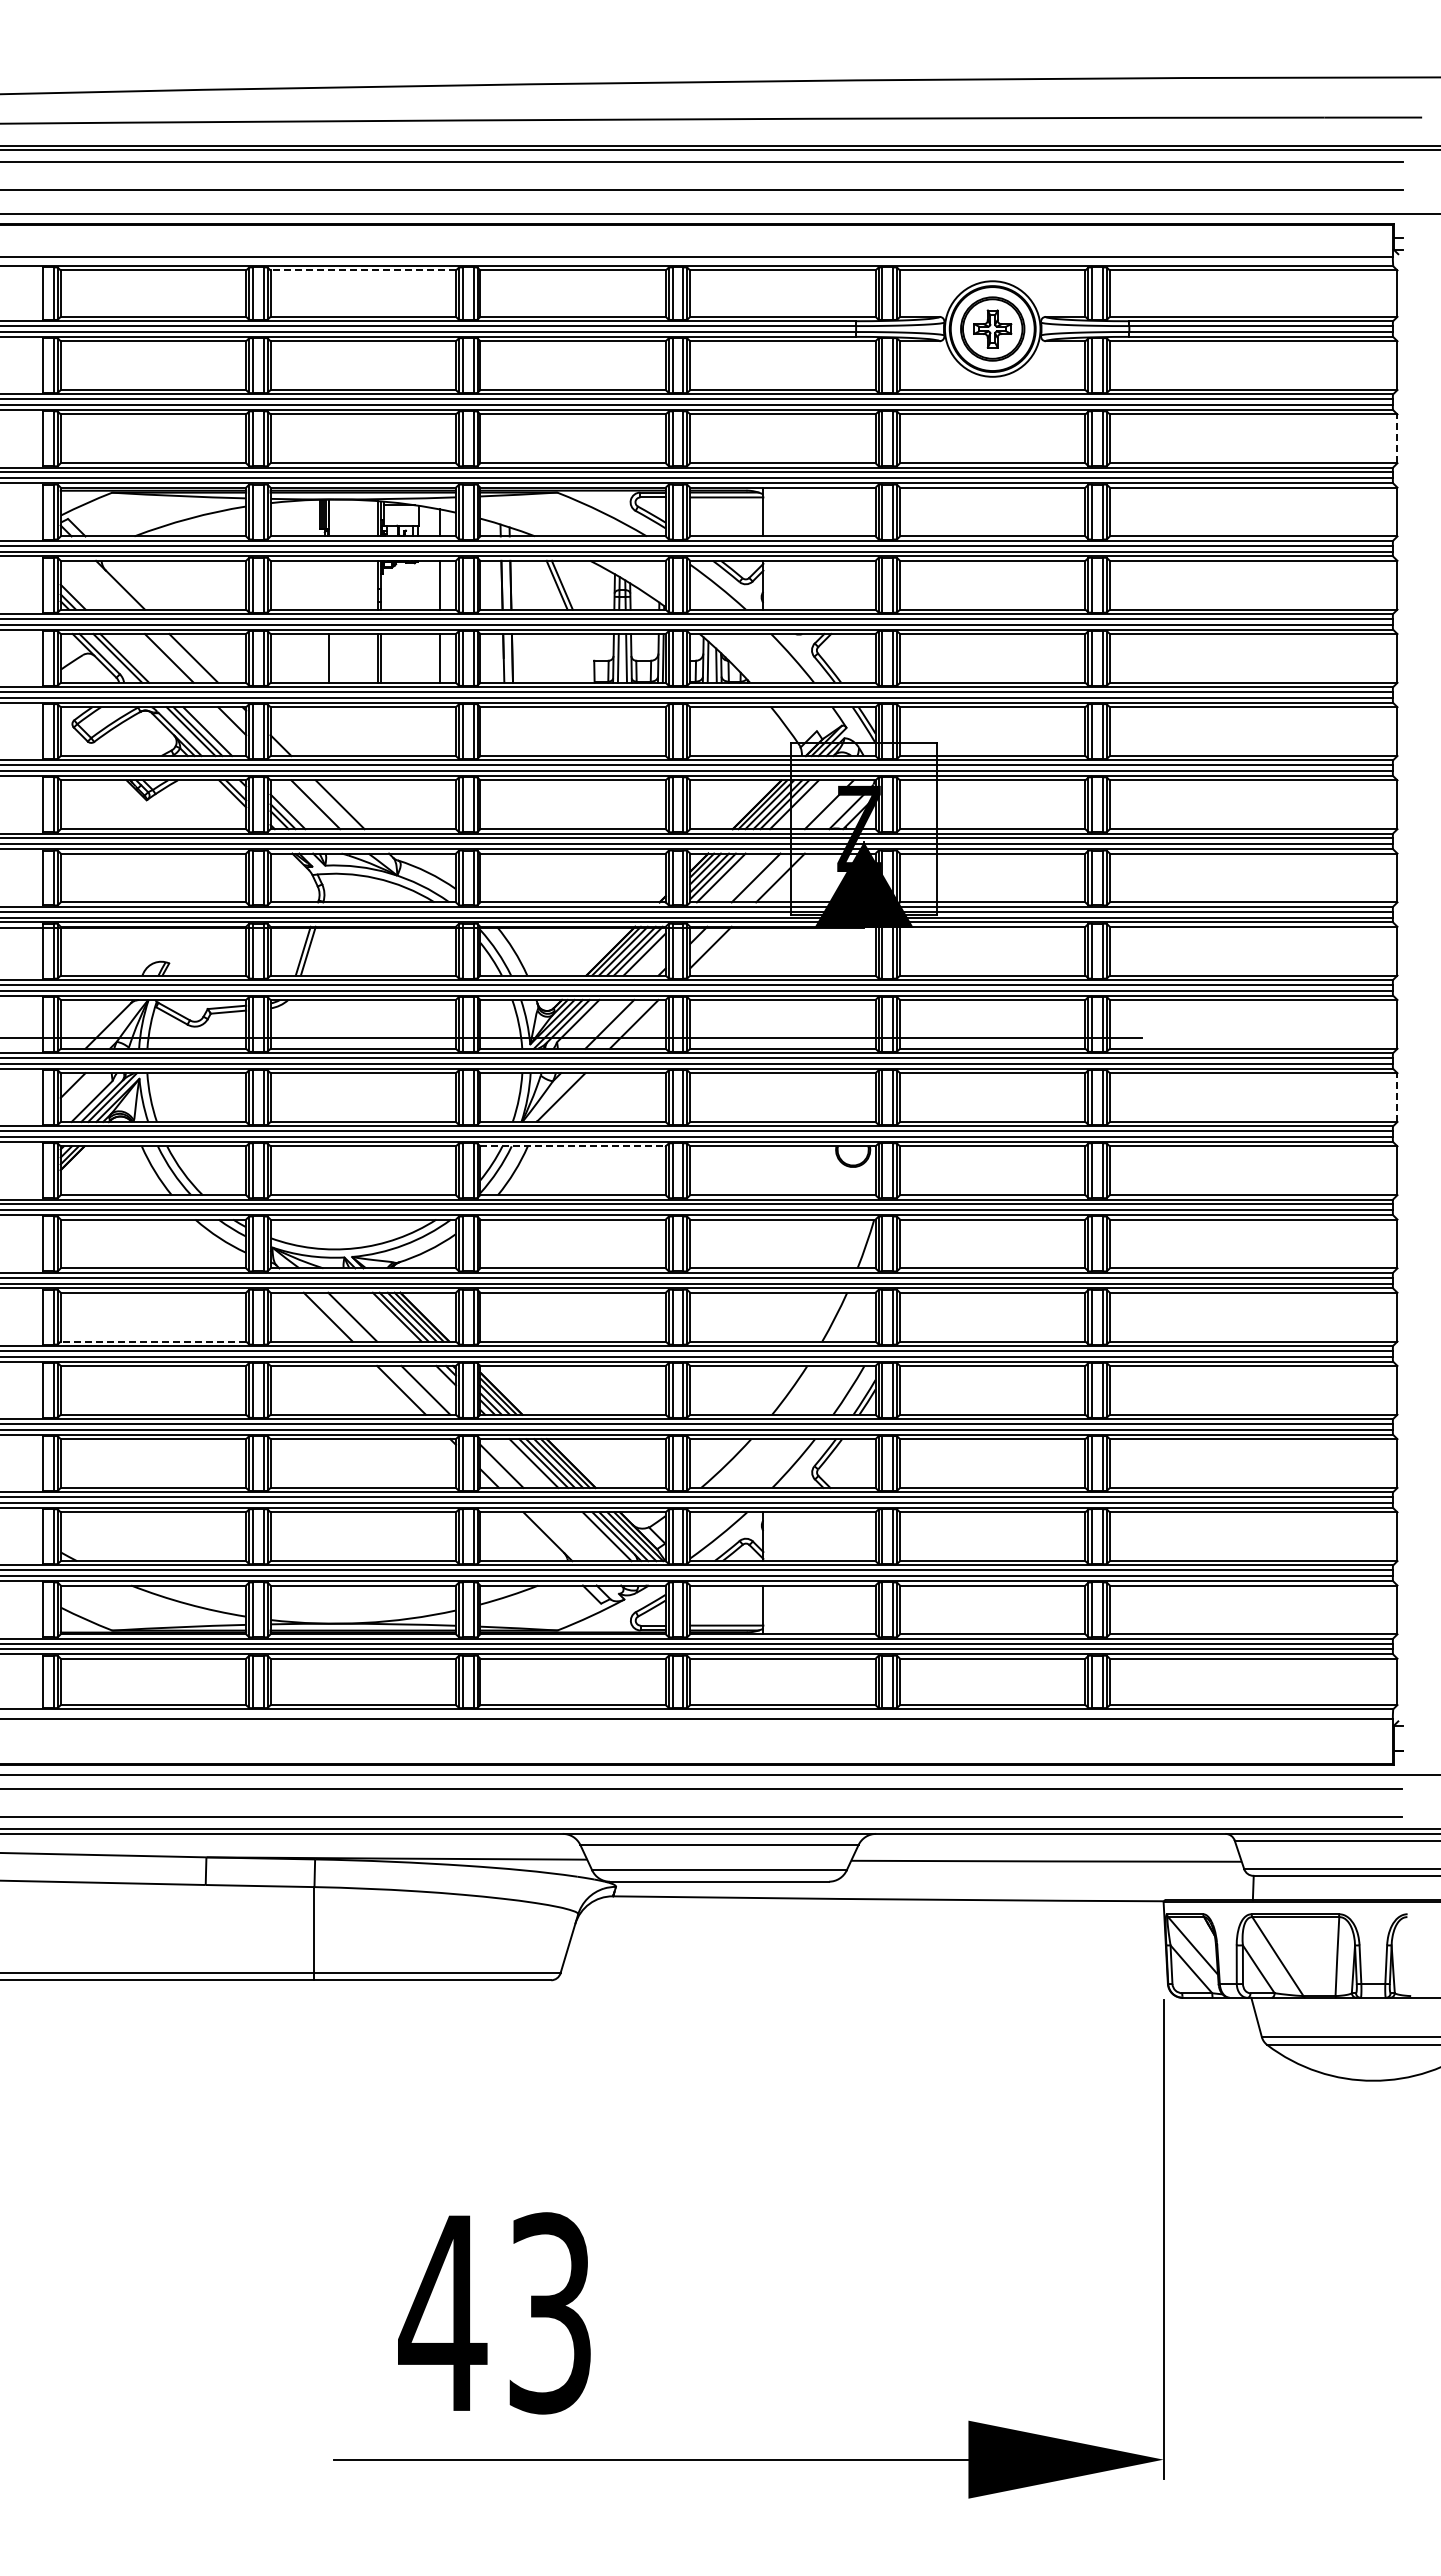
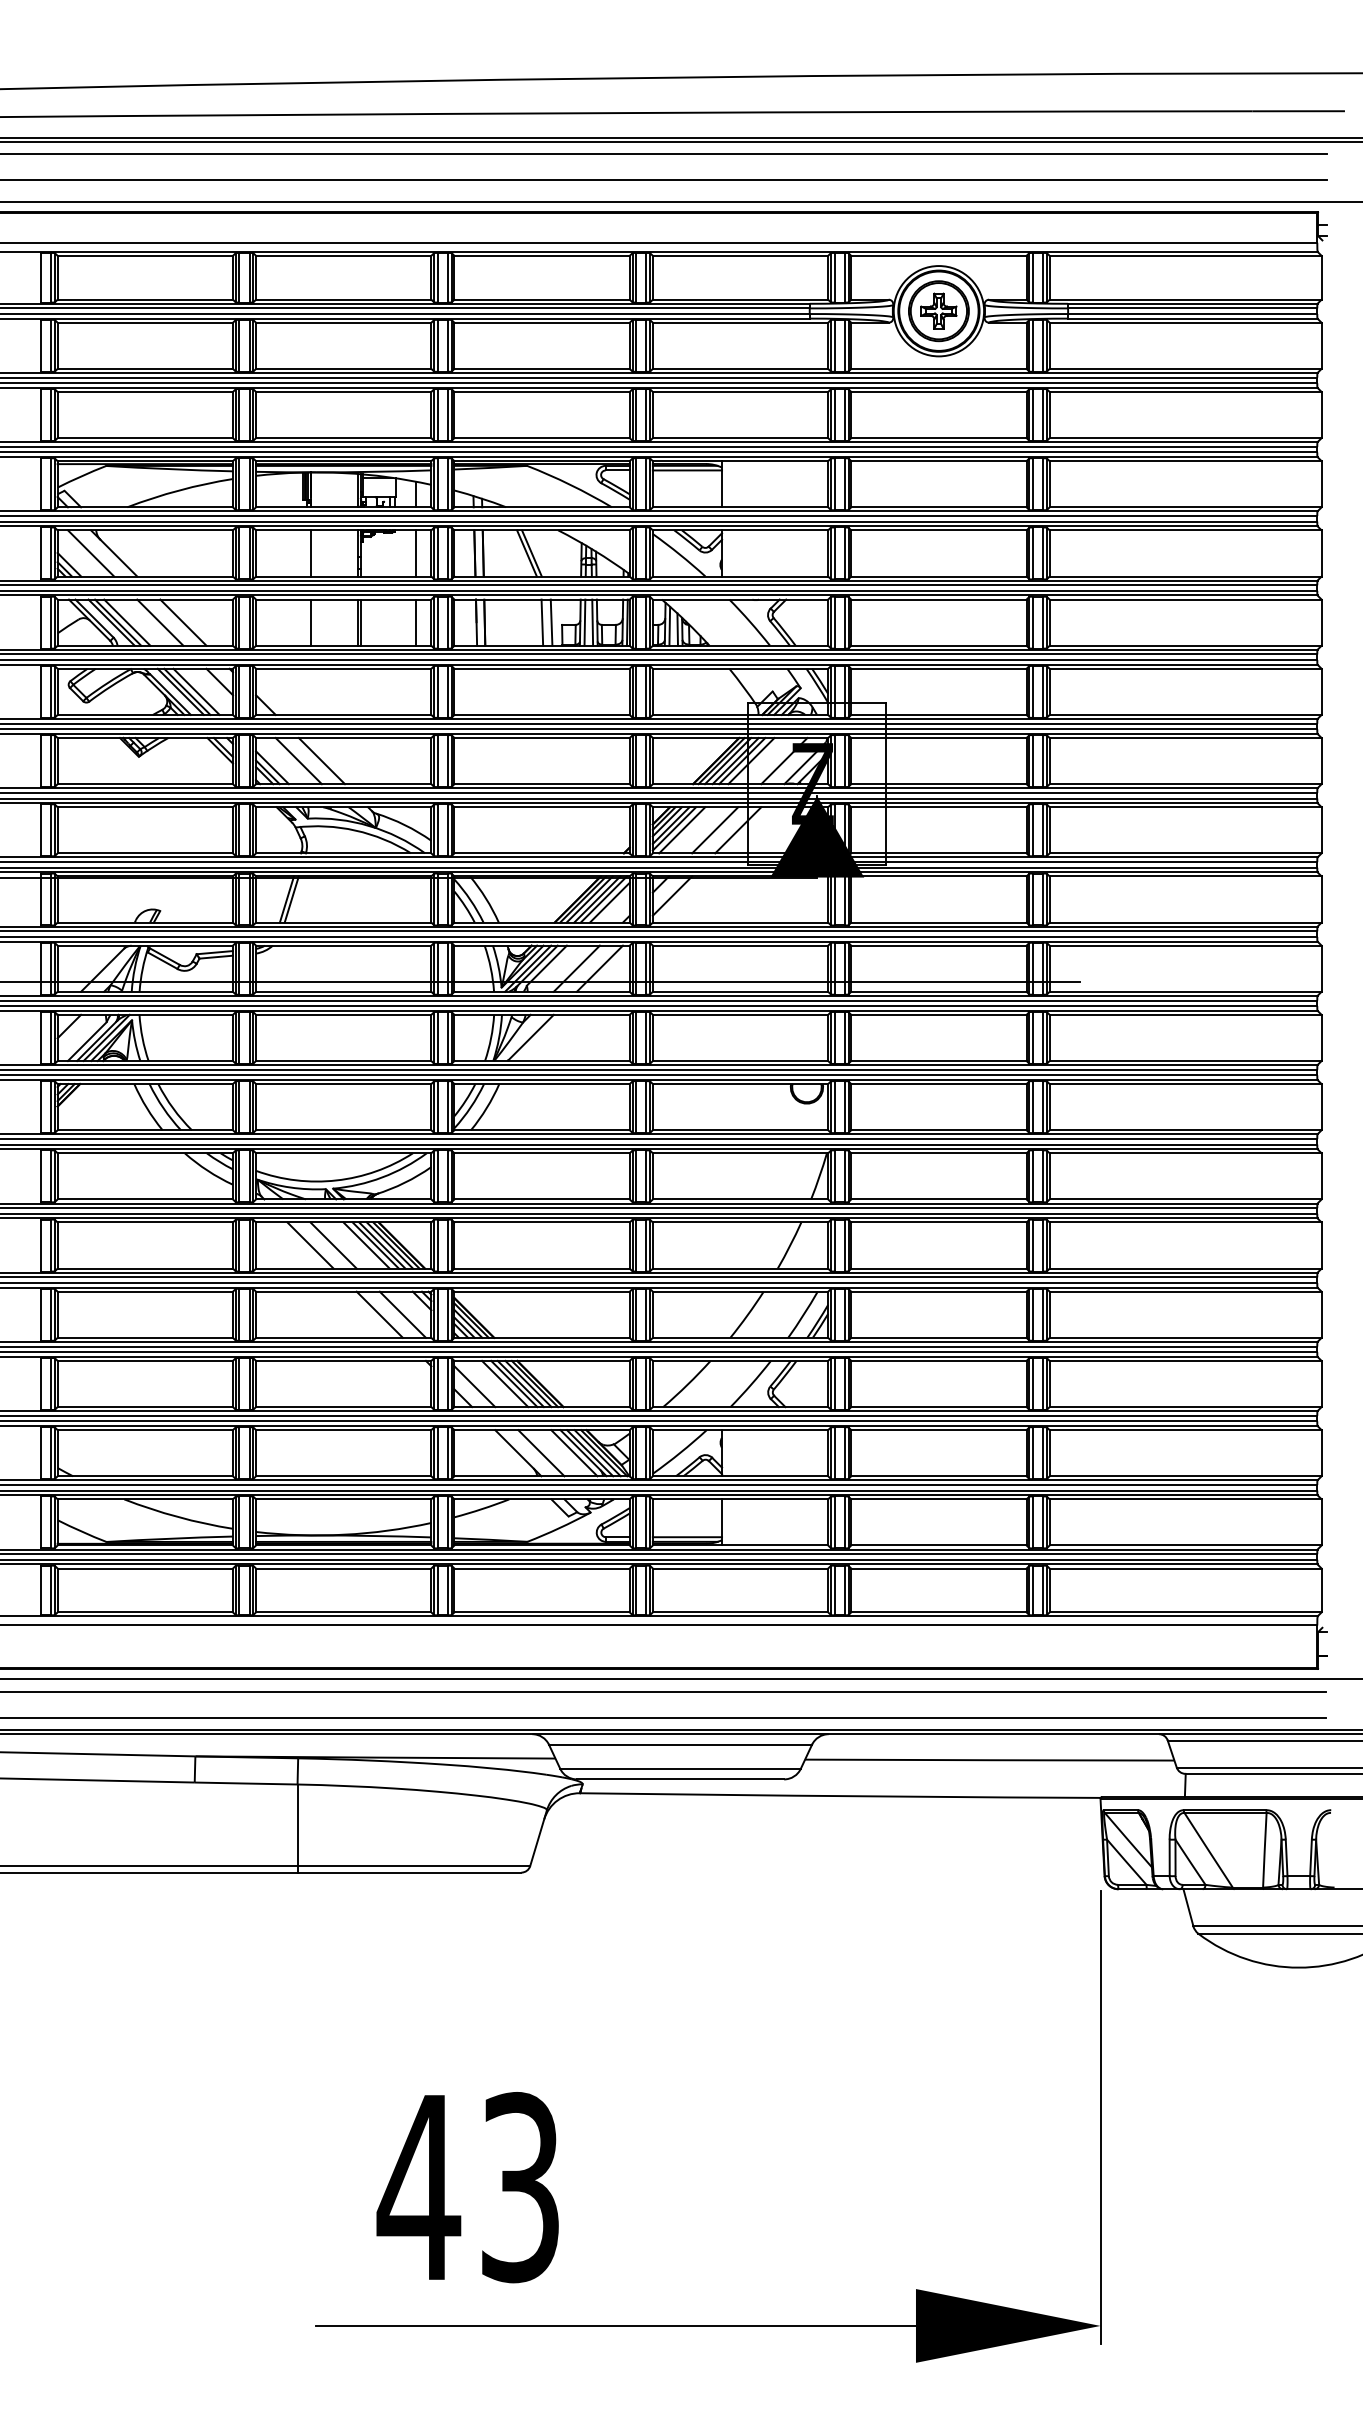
line: (363, 270) -> (343, 255), dashed -> solid
line: (1397, 438) -> (1321, 414), dashed -> solid
line: (95, 584) -> (90, 552), added
line: (329, 584) -> (311, 552), added
line: (134, 658) -> (127, 622), added
line: (573, 658) -> (542, 622), added
line: (582, 658) -> (551, 622), added
line: (1397, 1097) -> (1321, 1037), dashed -> solid
line: (573, 1146) -> (542, 1084), dashed -> solid
line: (387, 1316) -> (366, 1244), added
line: (153, 1341) -> (145, 1268), dashed -> solid
line: (571, 1536) -> (540, 1452), added

